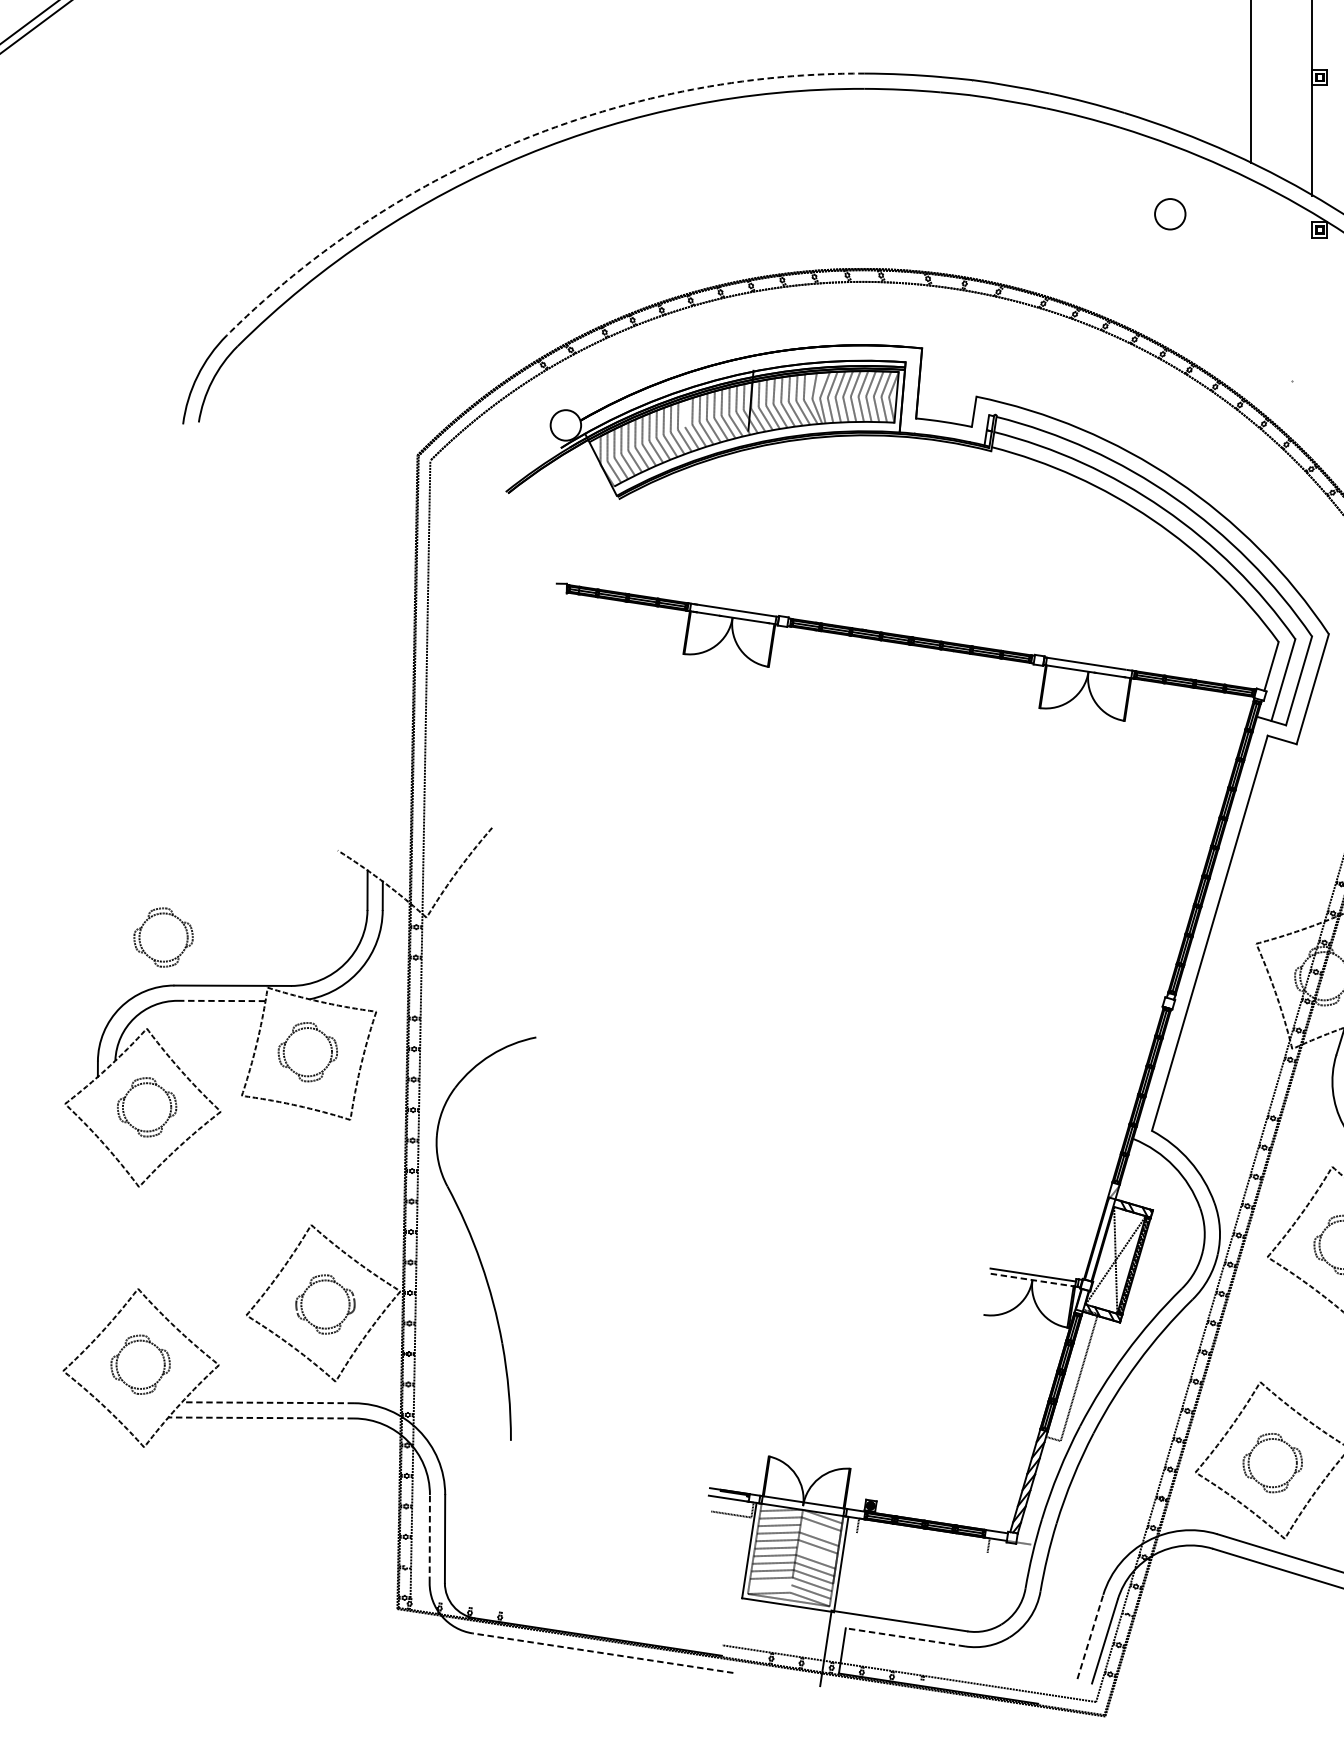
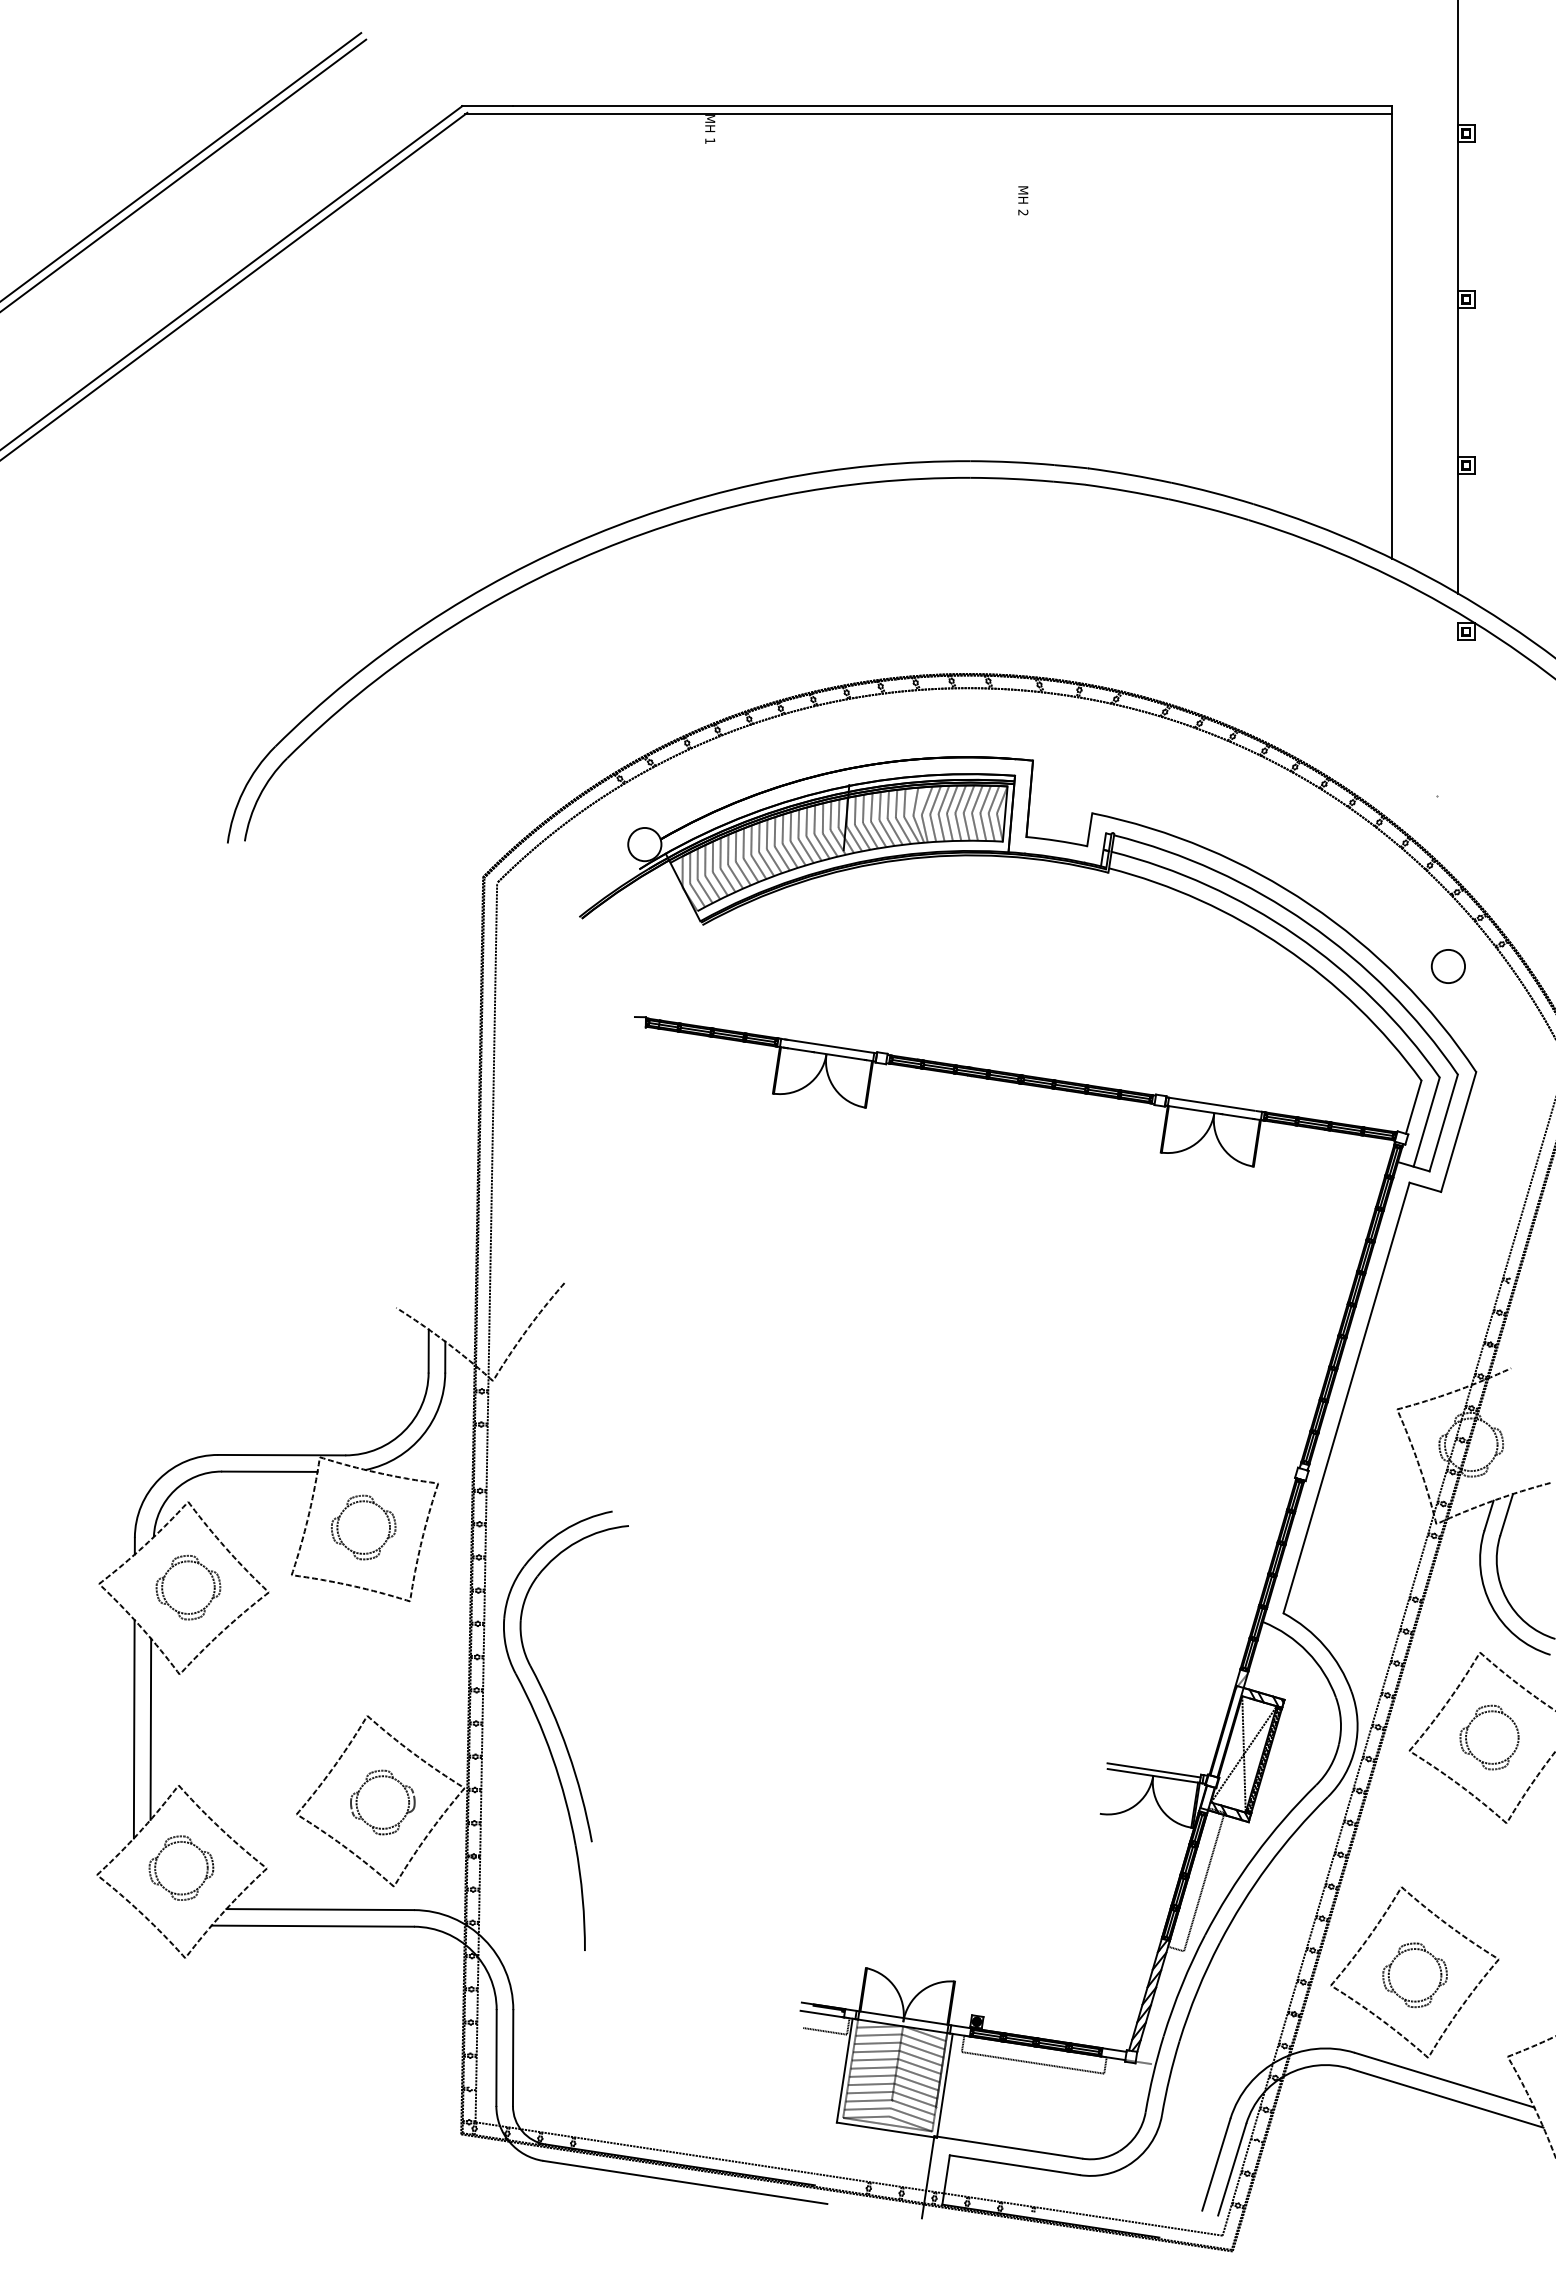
arc: (519, 140) -> (594, 534), dashed -> solid
circle: (1169, 214) -> (1447, 966), moved
line: (684, 413) -> (774, 831), added
part: (181, 922) -> (225, 1386), removed
line: (221, 1000) -> (269, 1471), dashed -> solid
part: (476, 1208) -> (547, 1697), added
line: (112, 1236) -> (150, 1728), added
line: (96, 1237) -> (133, 1729), added
line: (1032, 1279) -> (1153, 1775), dashed -> solid
line: (268, 1402) -> (320, 1909), dashed -> solid
line: (260, 1418) -> (312, 1926), dashed -> solid
line: (819, 1531) -> (921, 2049), added
line: (429, 1539) -> (496, 2058), dashed -> solid
line: (921, 1543) -> (1032, 2062), added
line: (816, 1554) -> (917, 2074), added
line: (770, 1585) -> (867, 2108), added
line: (566, 1621) -> (645, 2147), added
line: (1090, 1636) -> (1216, 2164), dashed -> solid
line: (905, 1637) -> (1014, 2165), dashed -> solid
line: (603, 1653) -> (685, 2182), dashed -> solid

